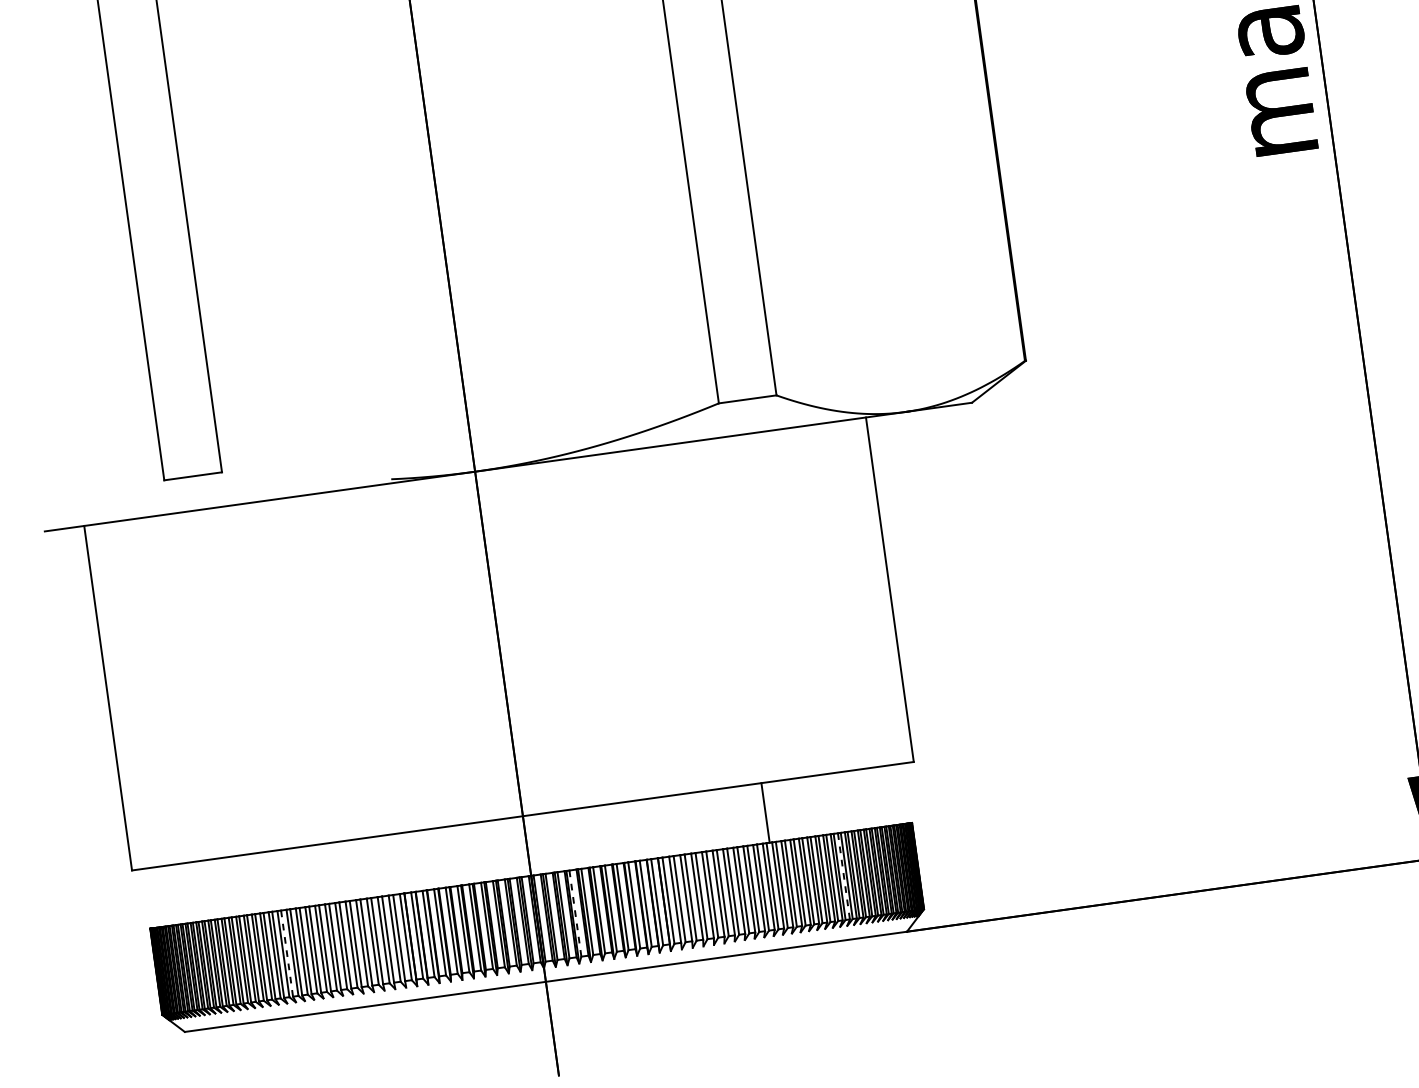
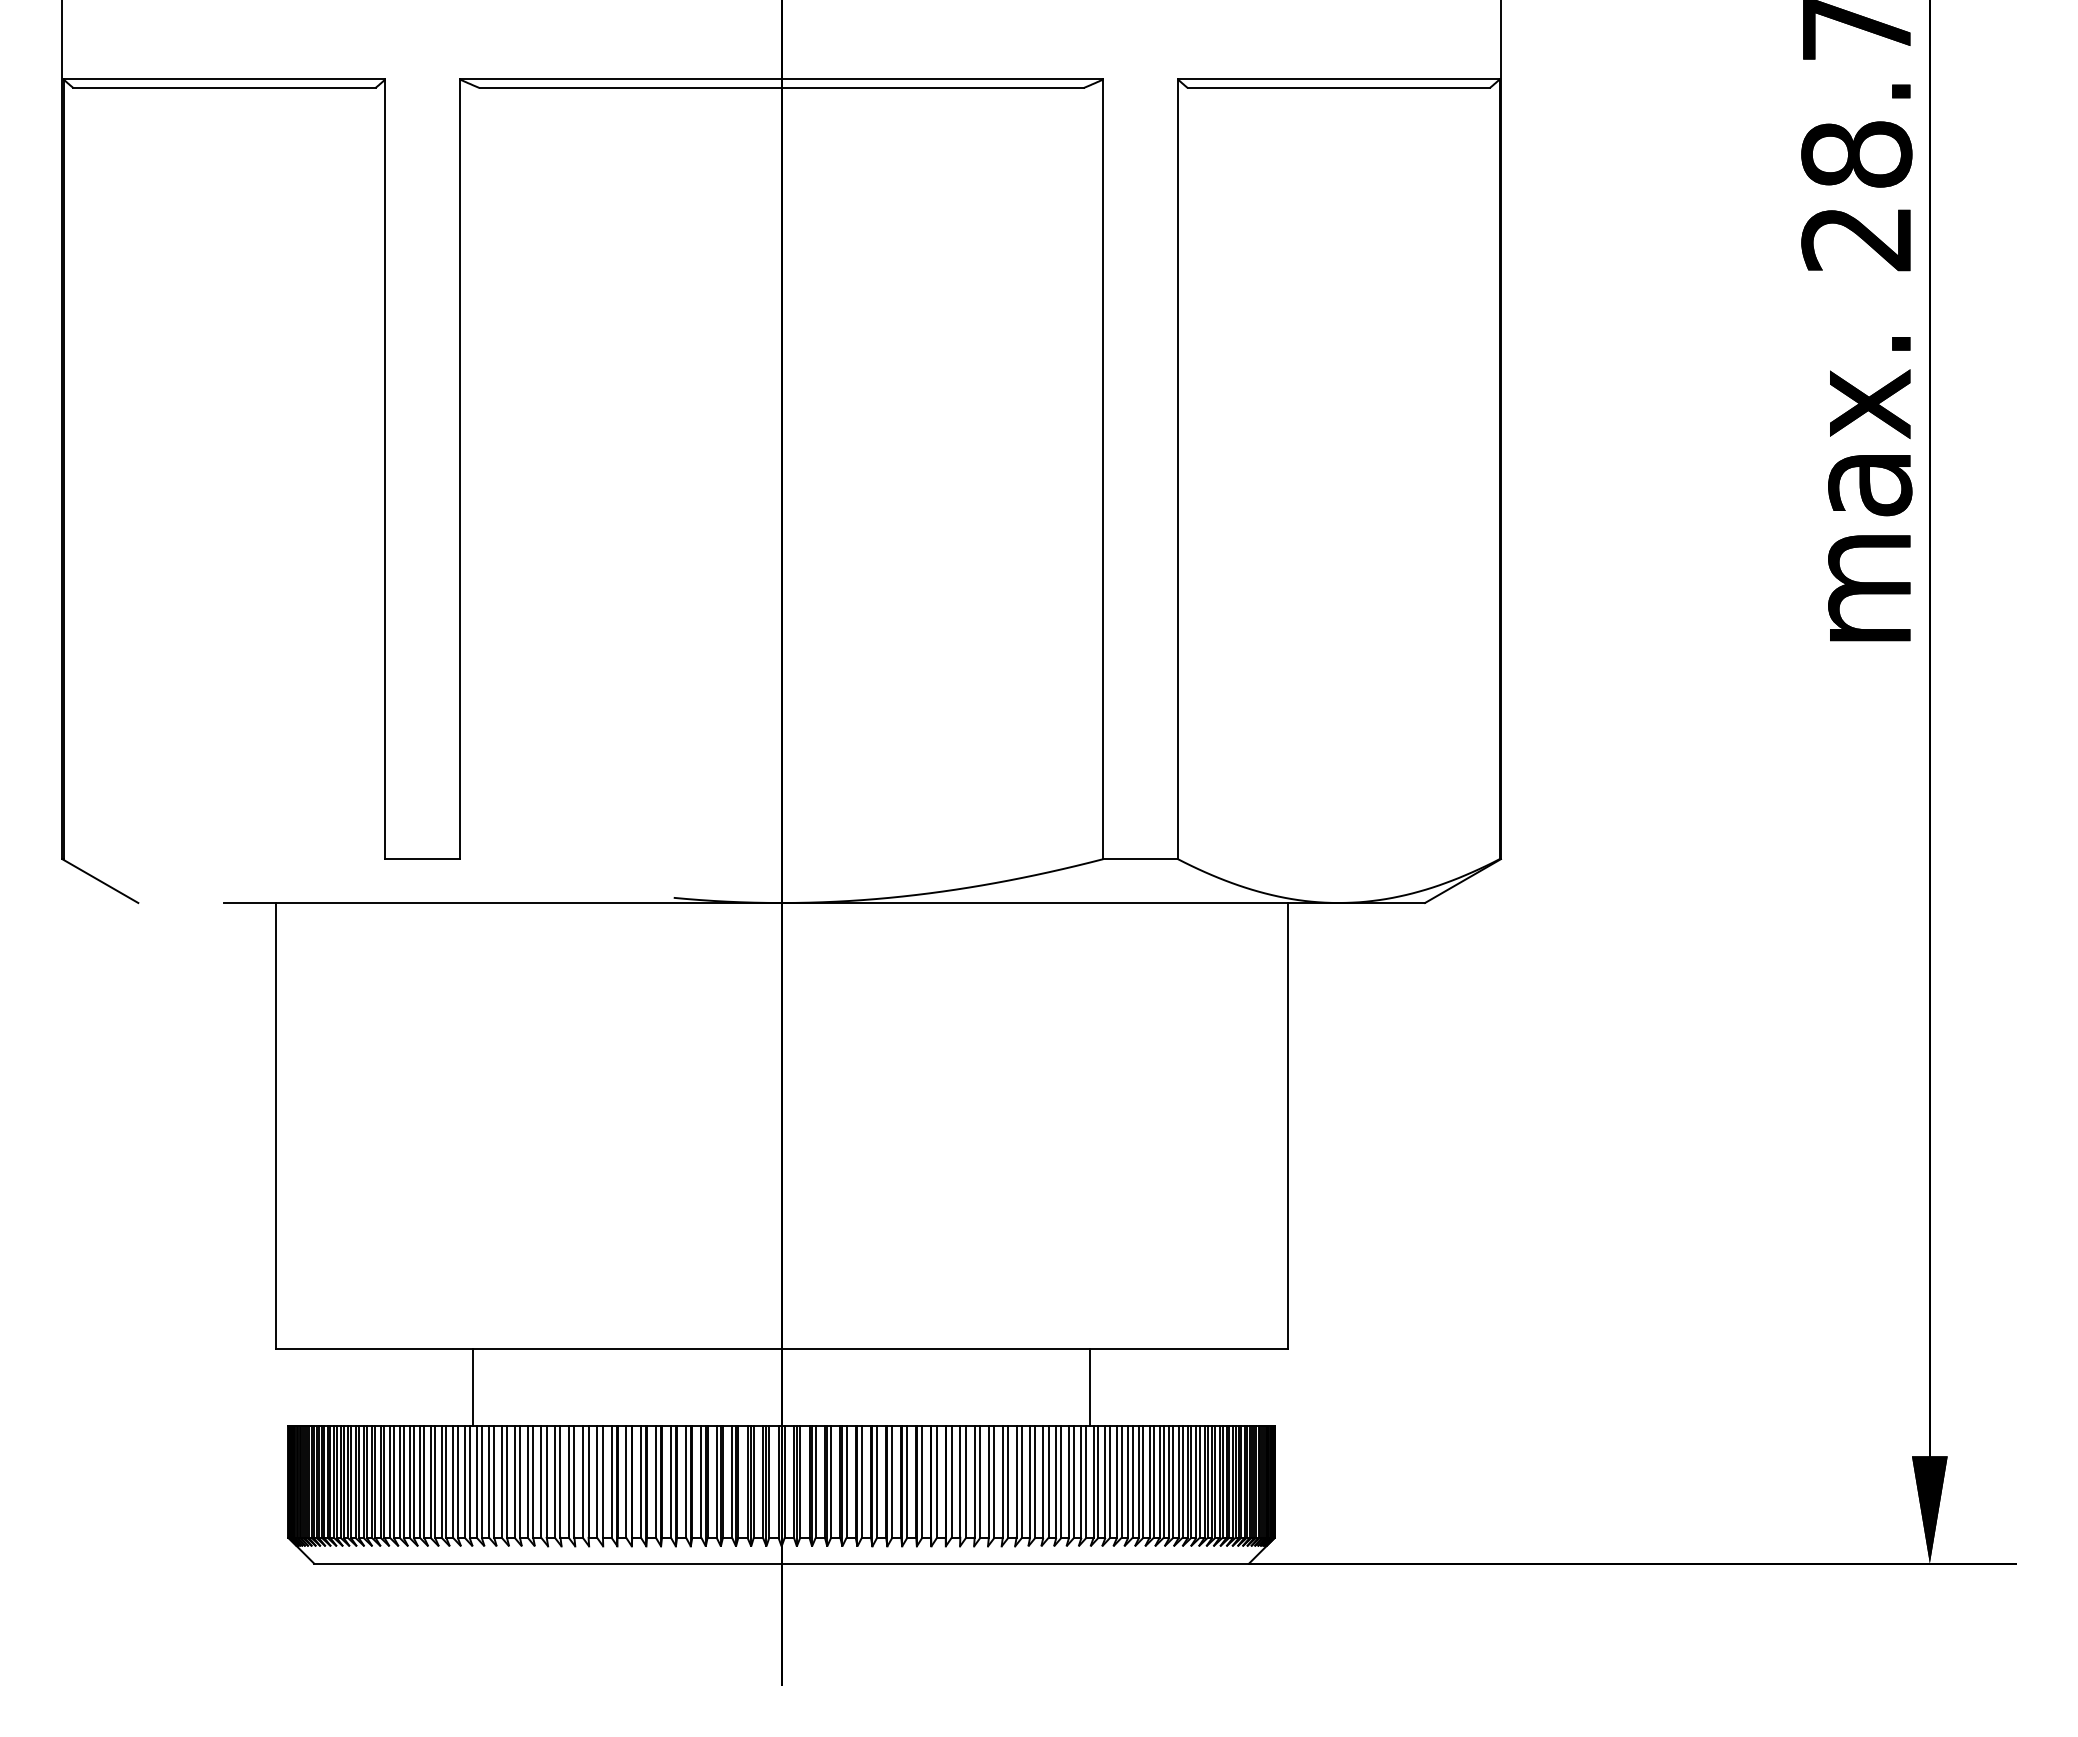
line: (843, 876) -> (1178, 1482), dashed -> solid
line: (288, 879) -> (472, 1387), added
line: (575, 913) -> (831, 1482), dashed -> solid
line: (286, 953) -> (457, 1482), dashed -> solid

